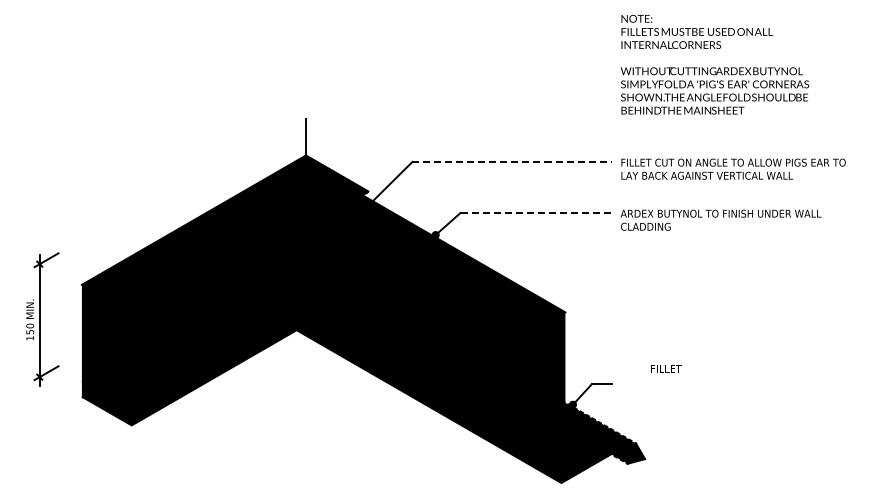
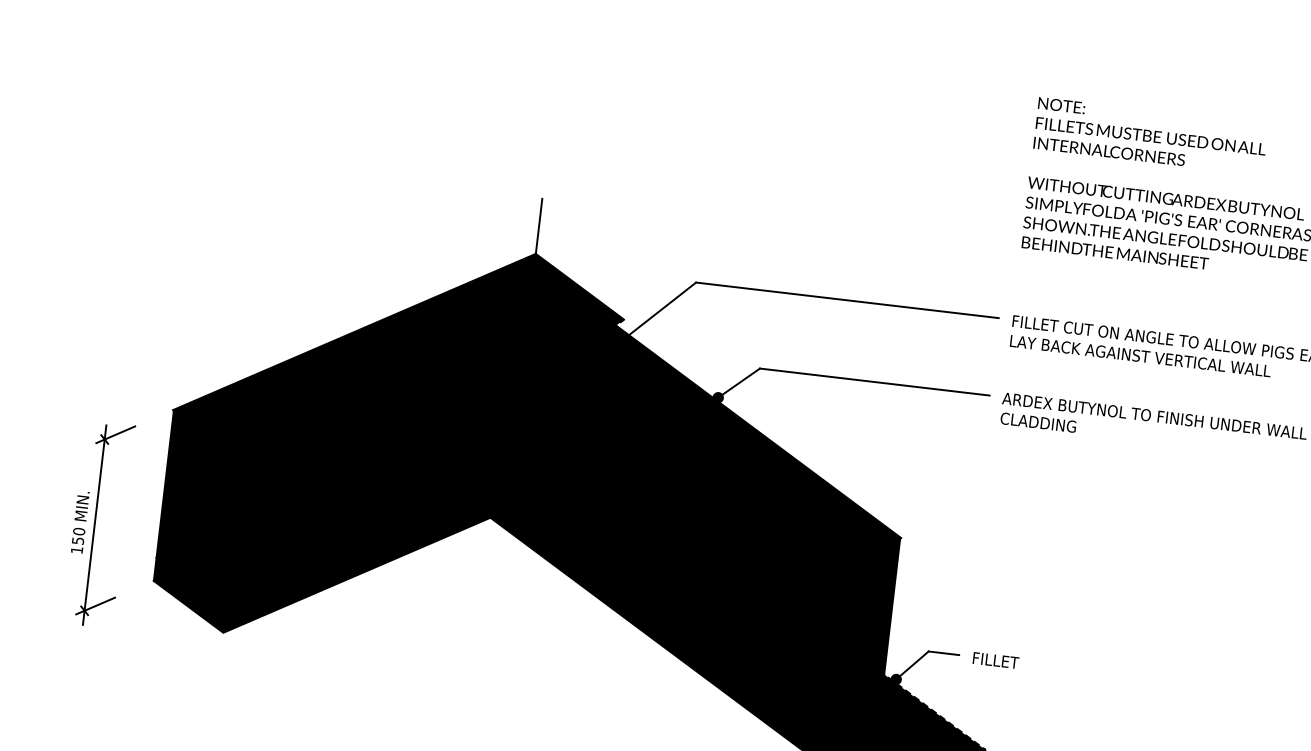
line: (512, 161) -> (847, 299), dashed -> solid
line: (536, 212) -> (875, 381), dashed -> solid
part: (42, 319) -> (99, 523), moved
text: (666, 368) -> (996, 660), moved

